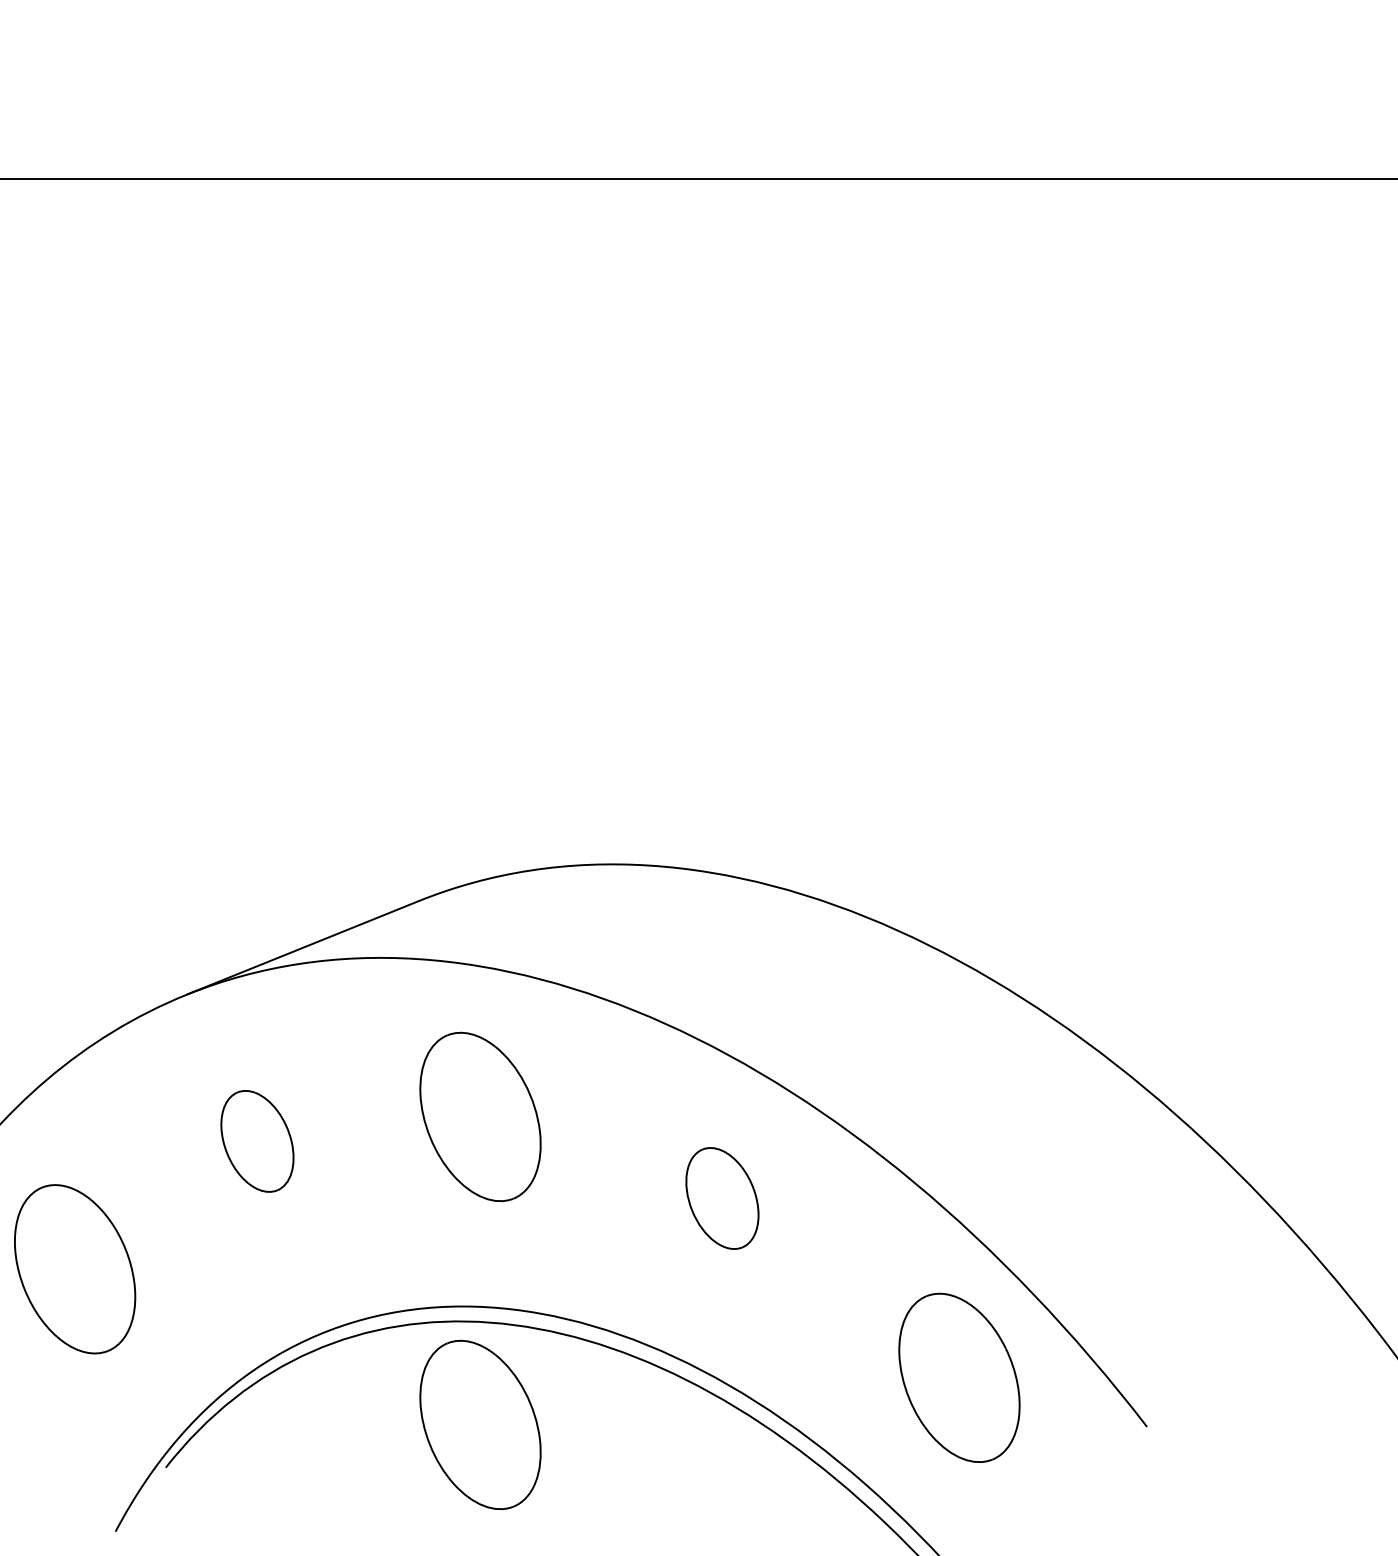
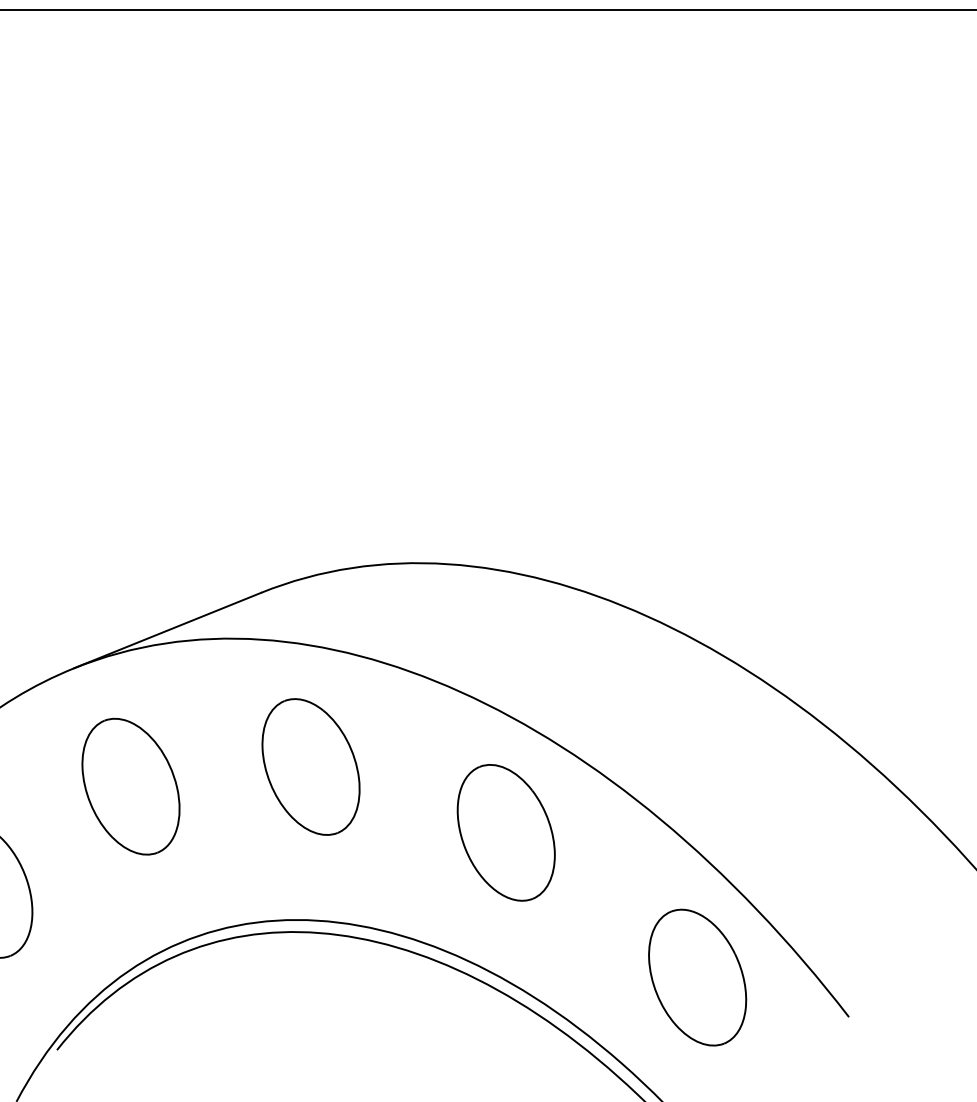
part: (257, 1141) -> (131, 786), size x1.67
part: (722, 1198) -> (506, 832), size x1.67
part: (480, 1424) -> (311, 1015), removed

